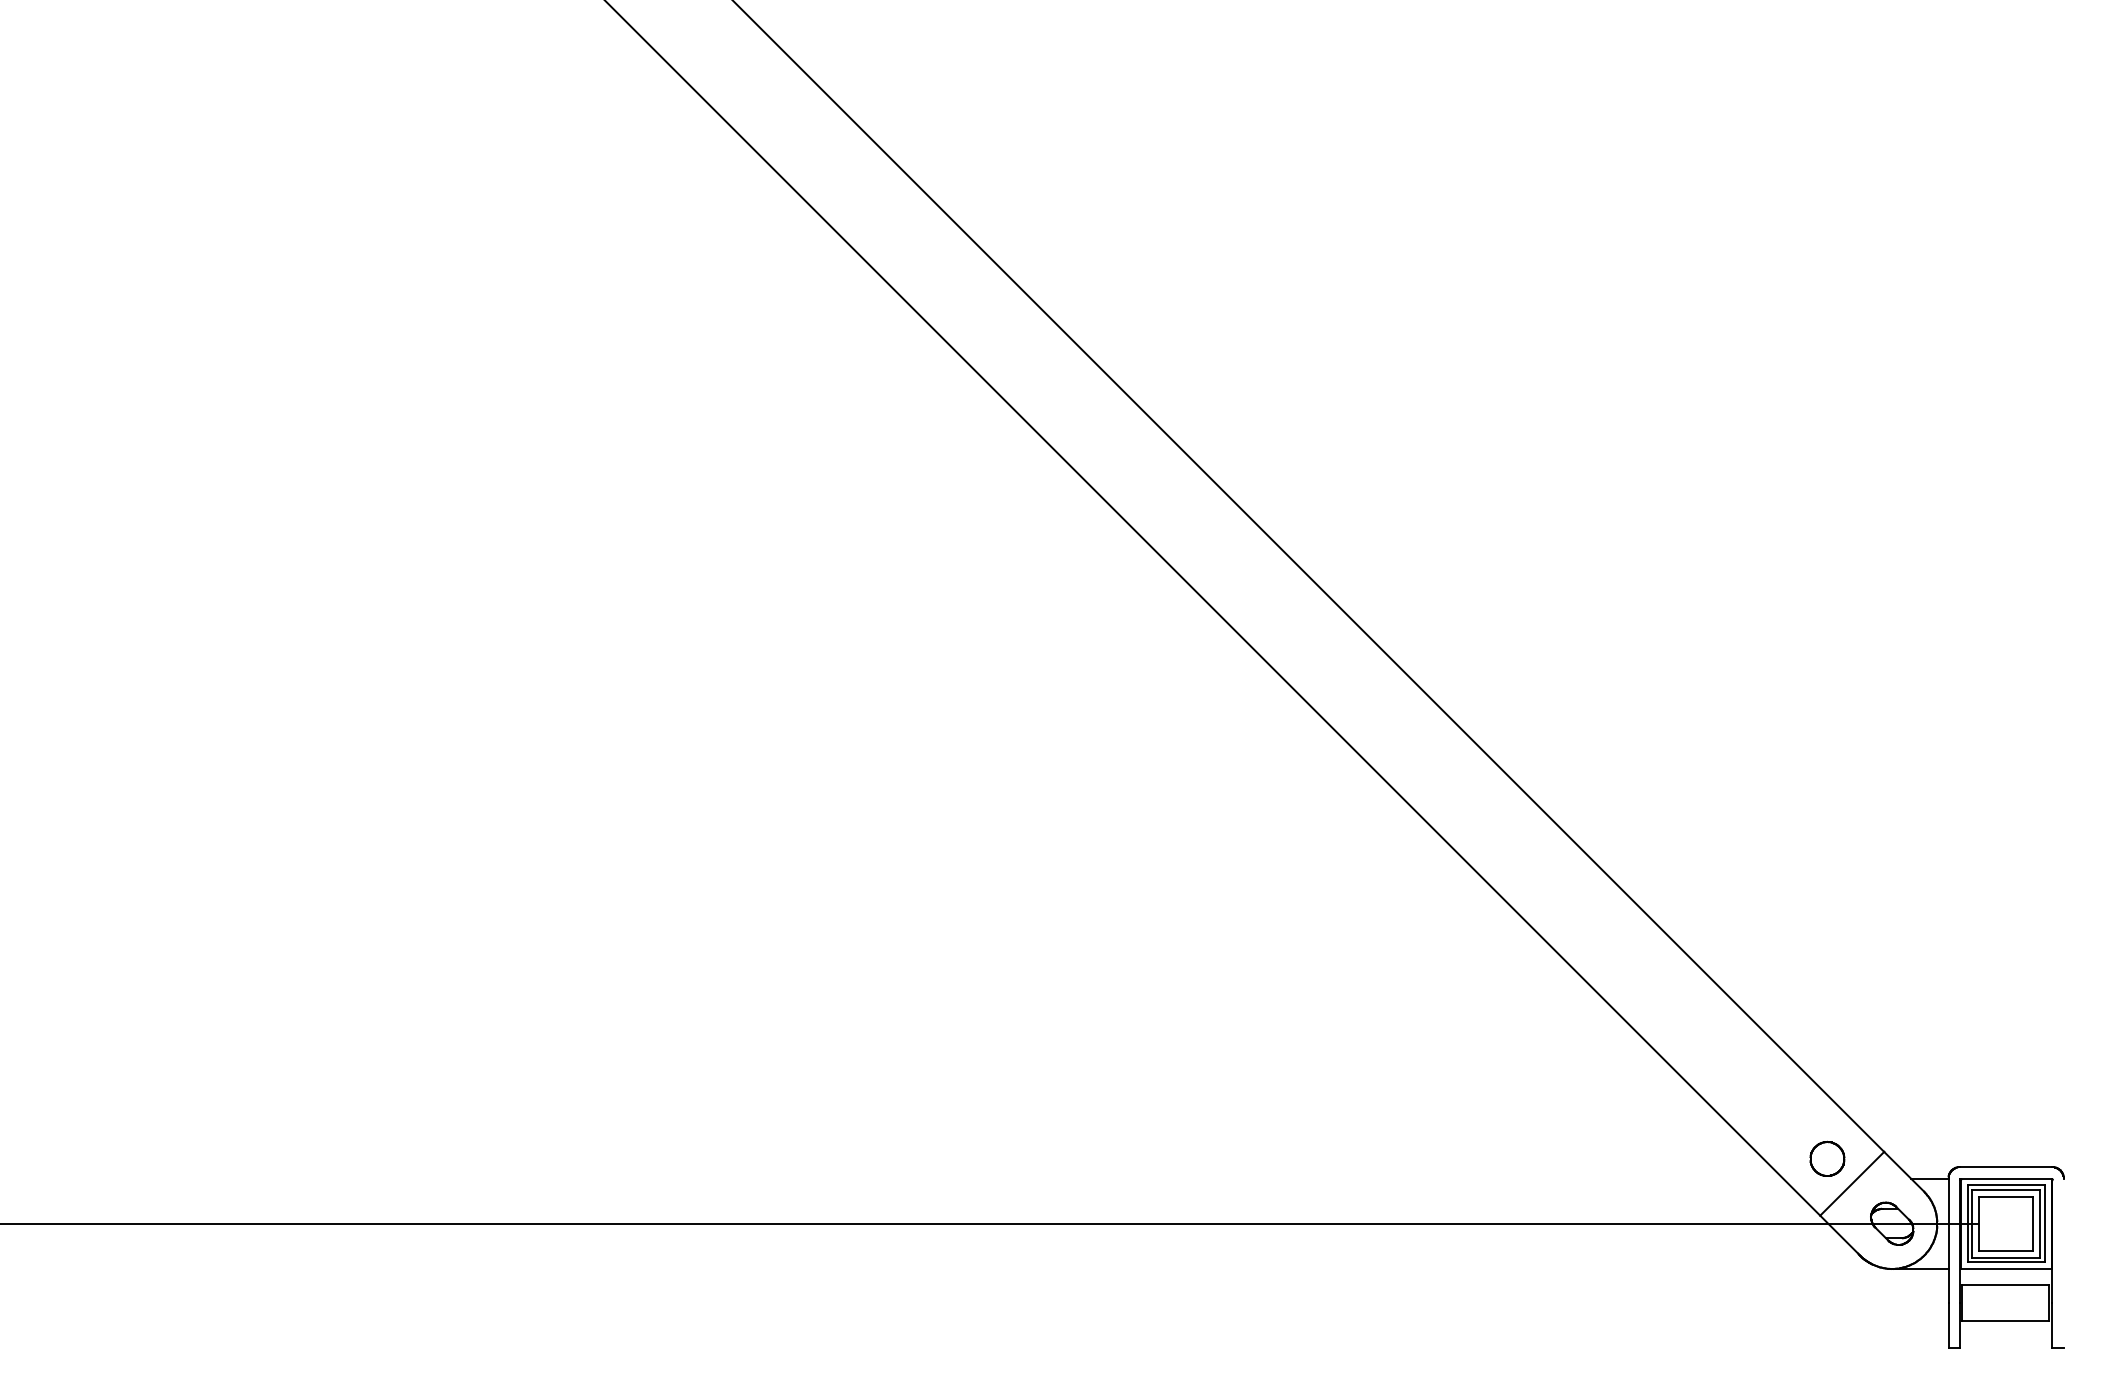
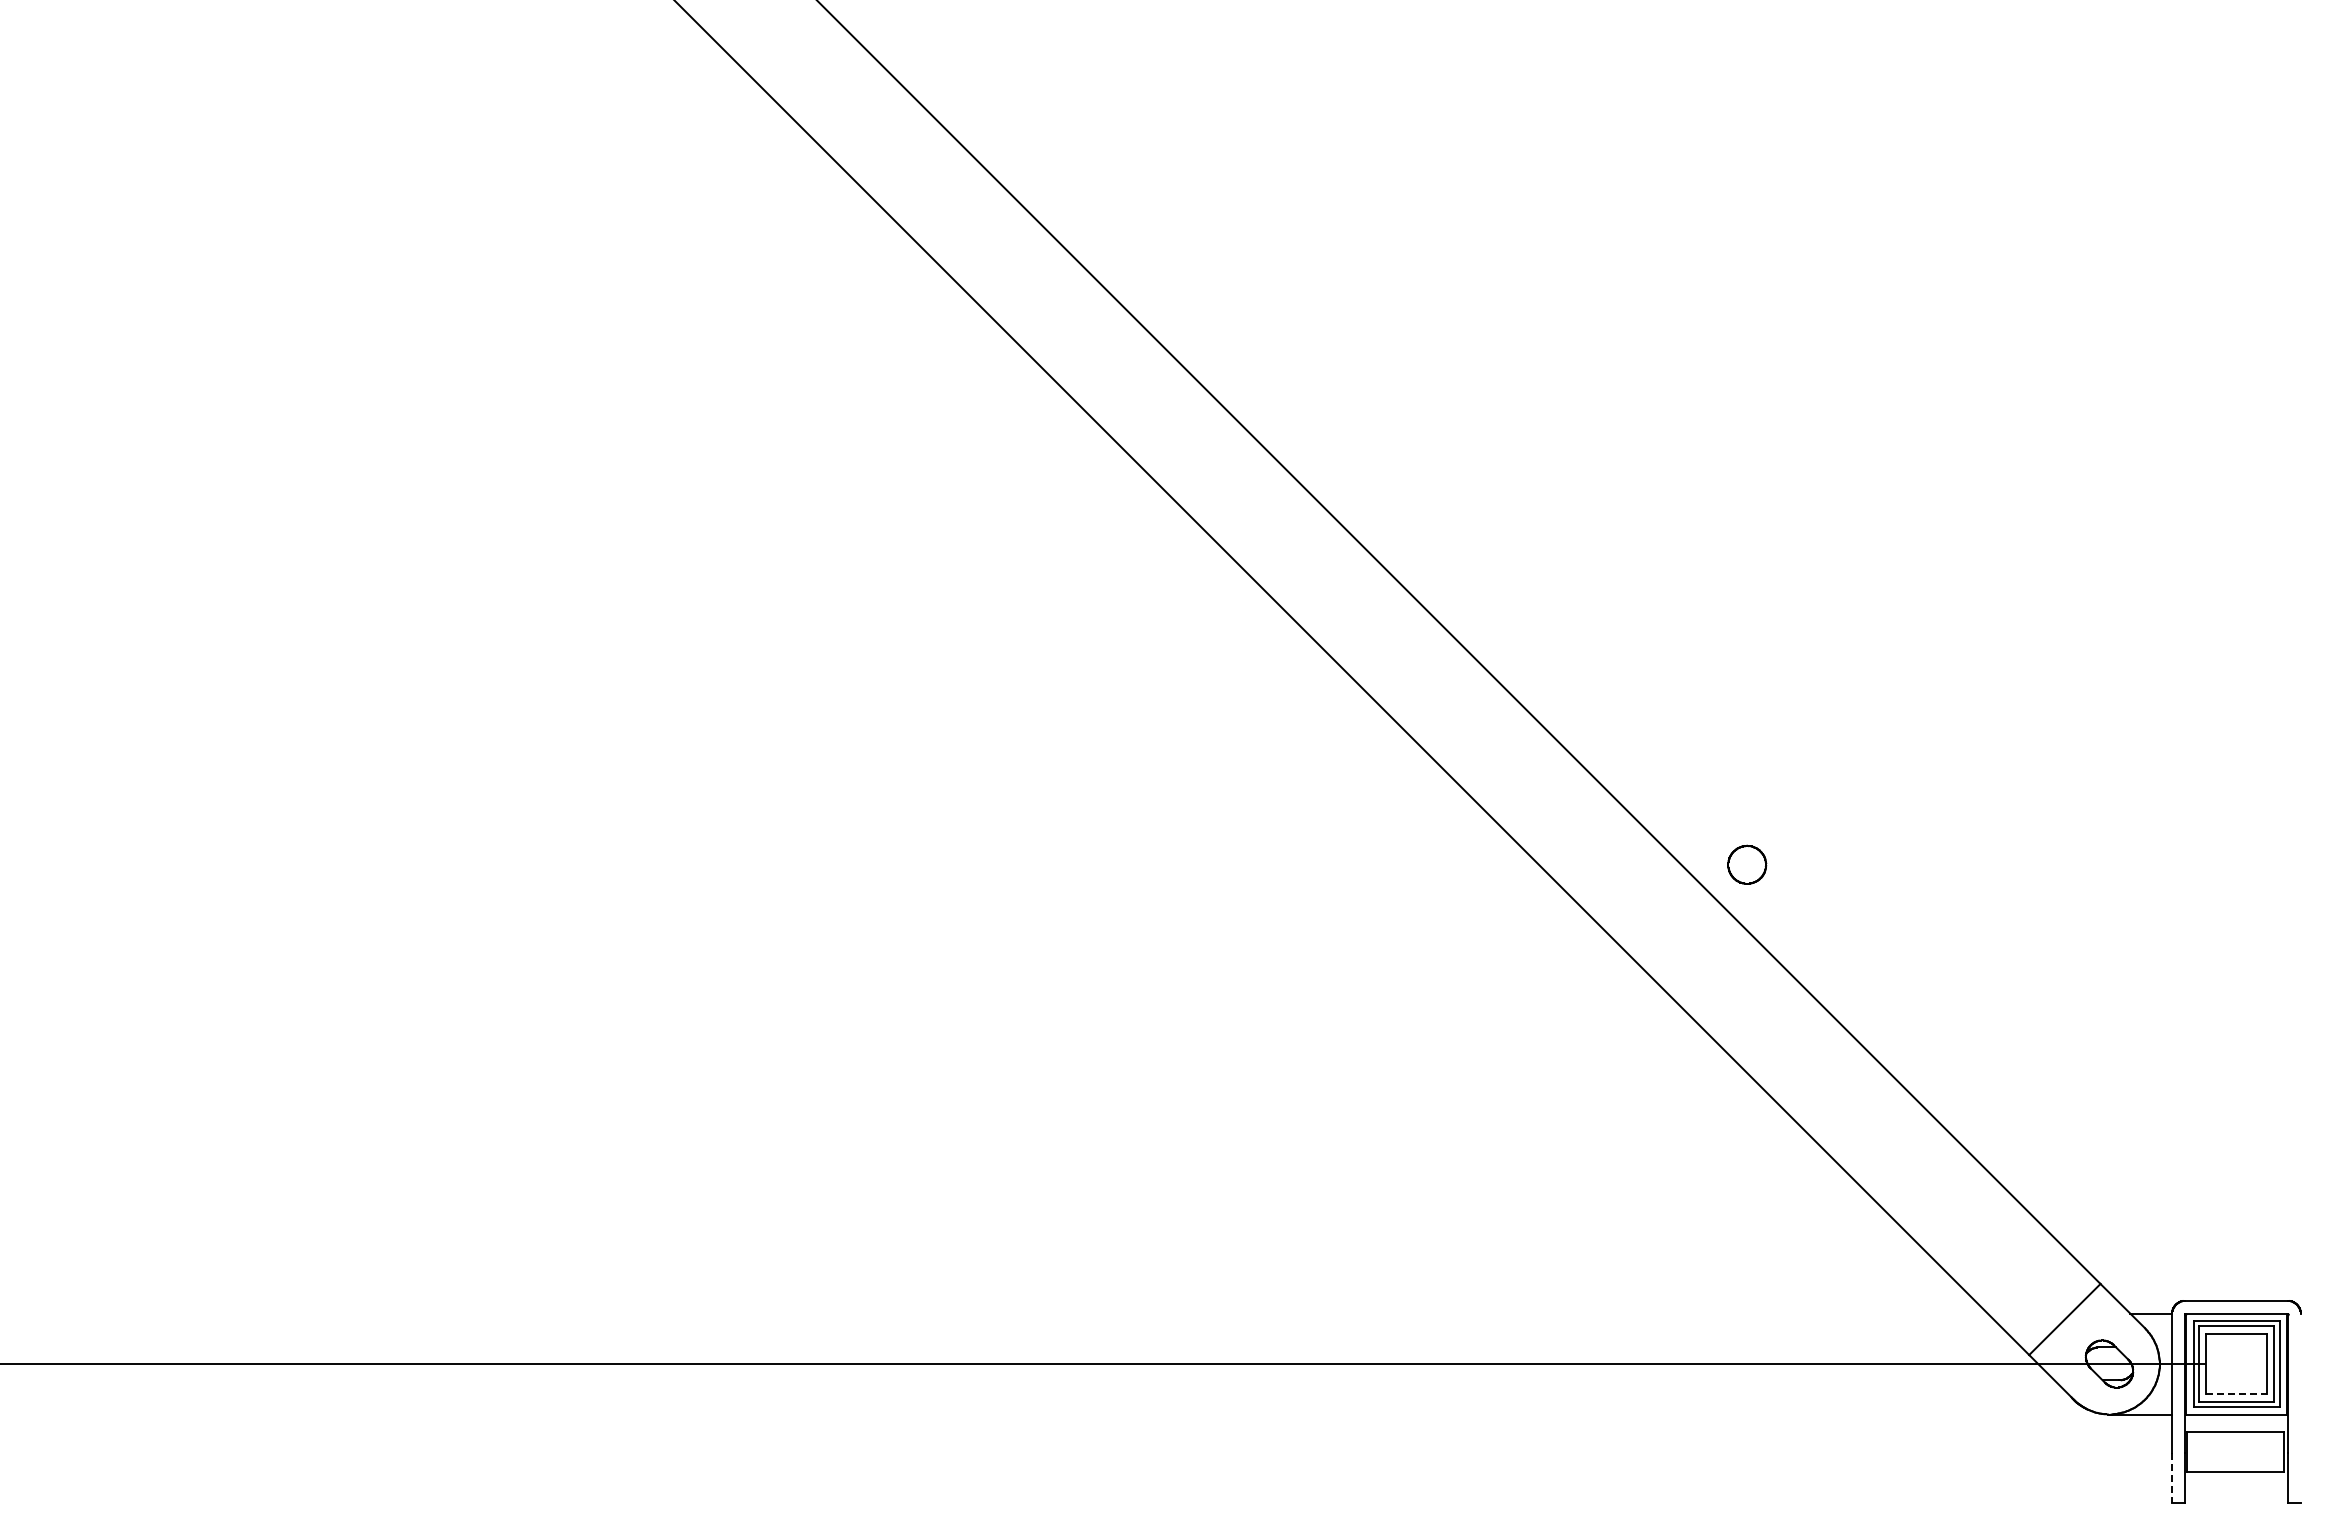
part: (1827, 1158) -> (1747, 864), moved
line: (2006, 1251) -> (2236, 1394), solid -> dashed
line: (1948, 1326) -> (2172, 1478), solid -> dashed

